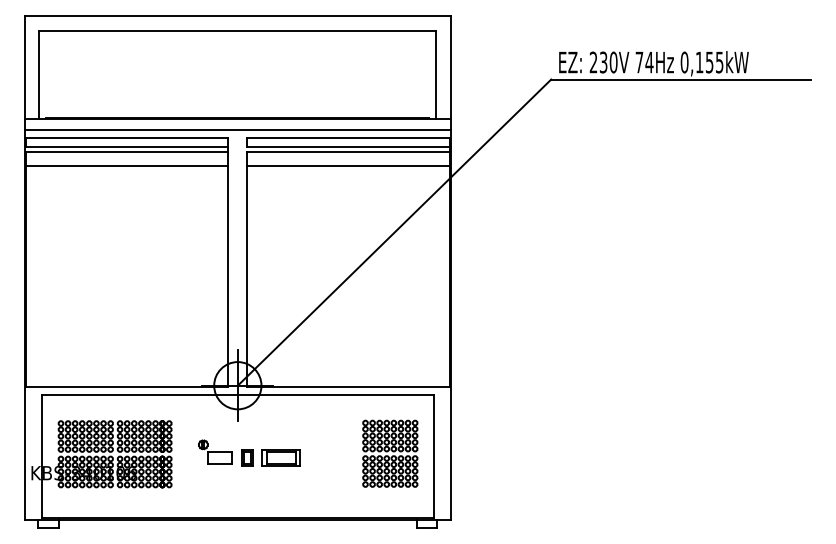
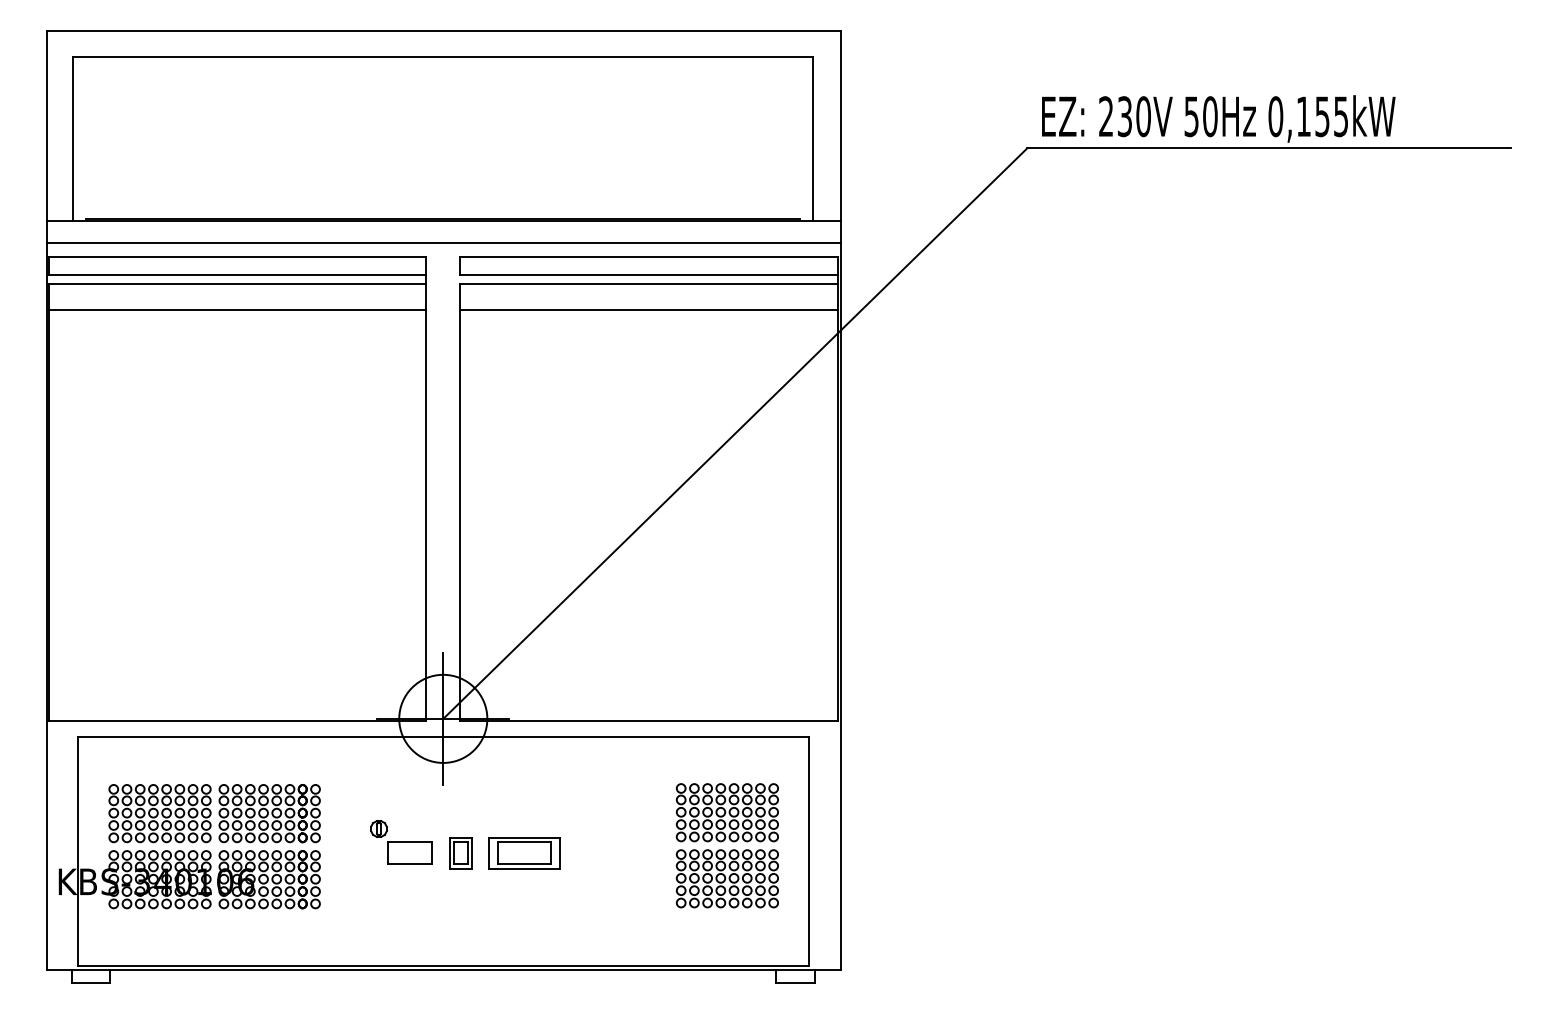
text: (644, 62) -> (1201, 116), 74Hz -> 50Hz

